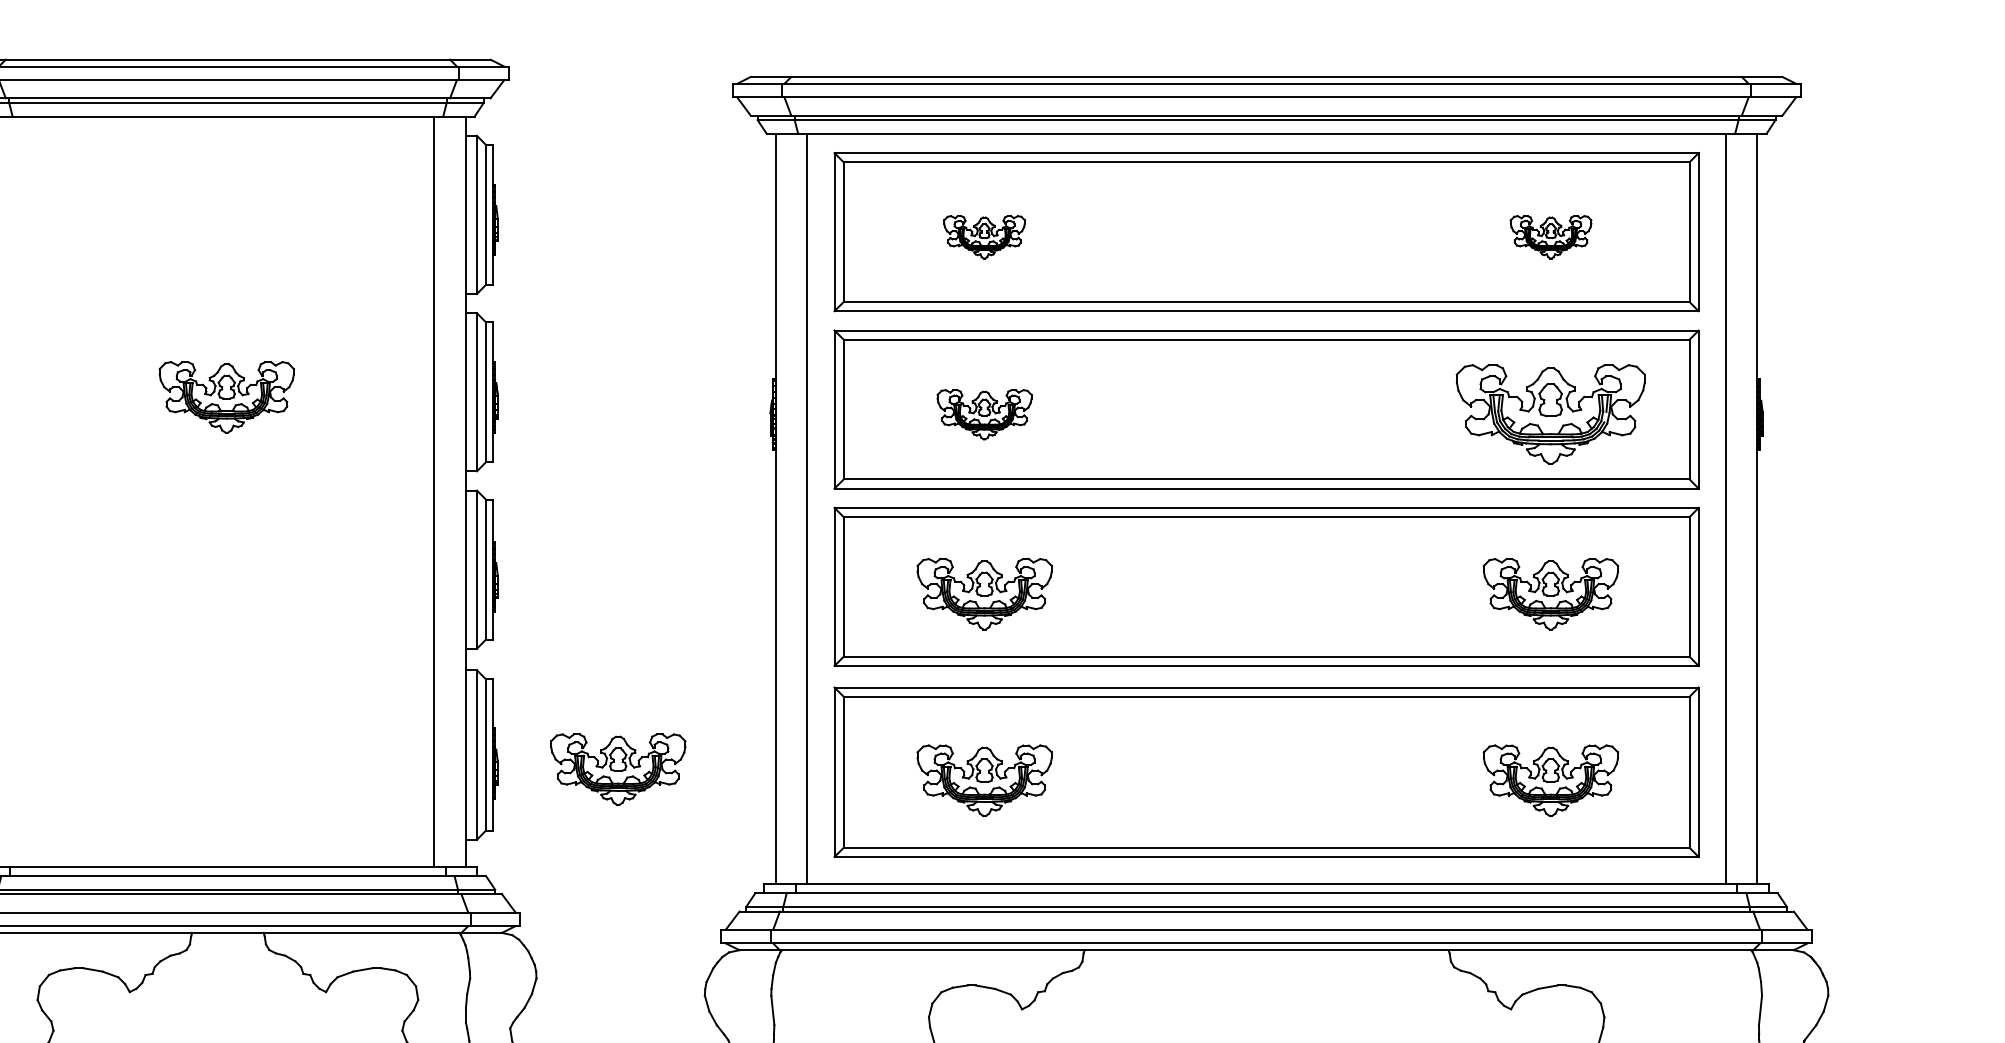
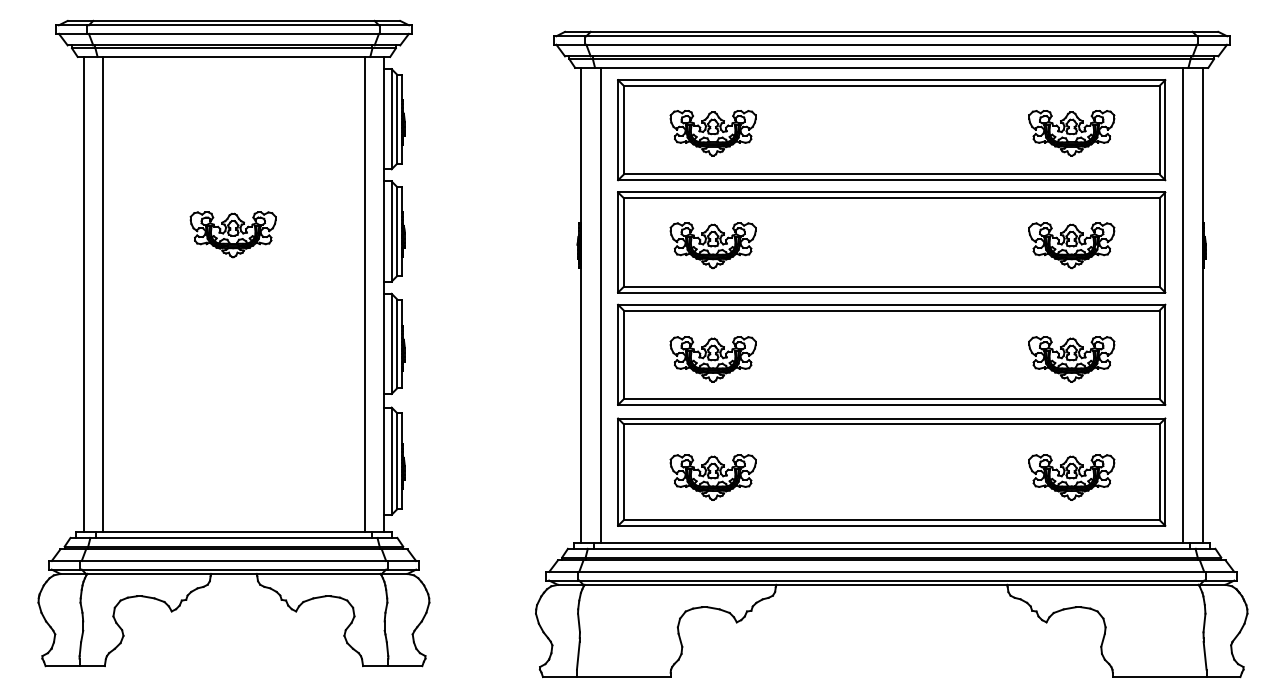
part: (983, 237) -> (712, 133), size x1.67
part: (1550, 237) -> (1071, 133), size x1.67
part: (983, 414) -> (712, 245), size x1.43
part: (1550, 414) -> (1071, 245), size x0.71
line: (21, 491) -> (103, 294), added
part: (617, 769) -> (480, 470), removed

